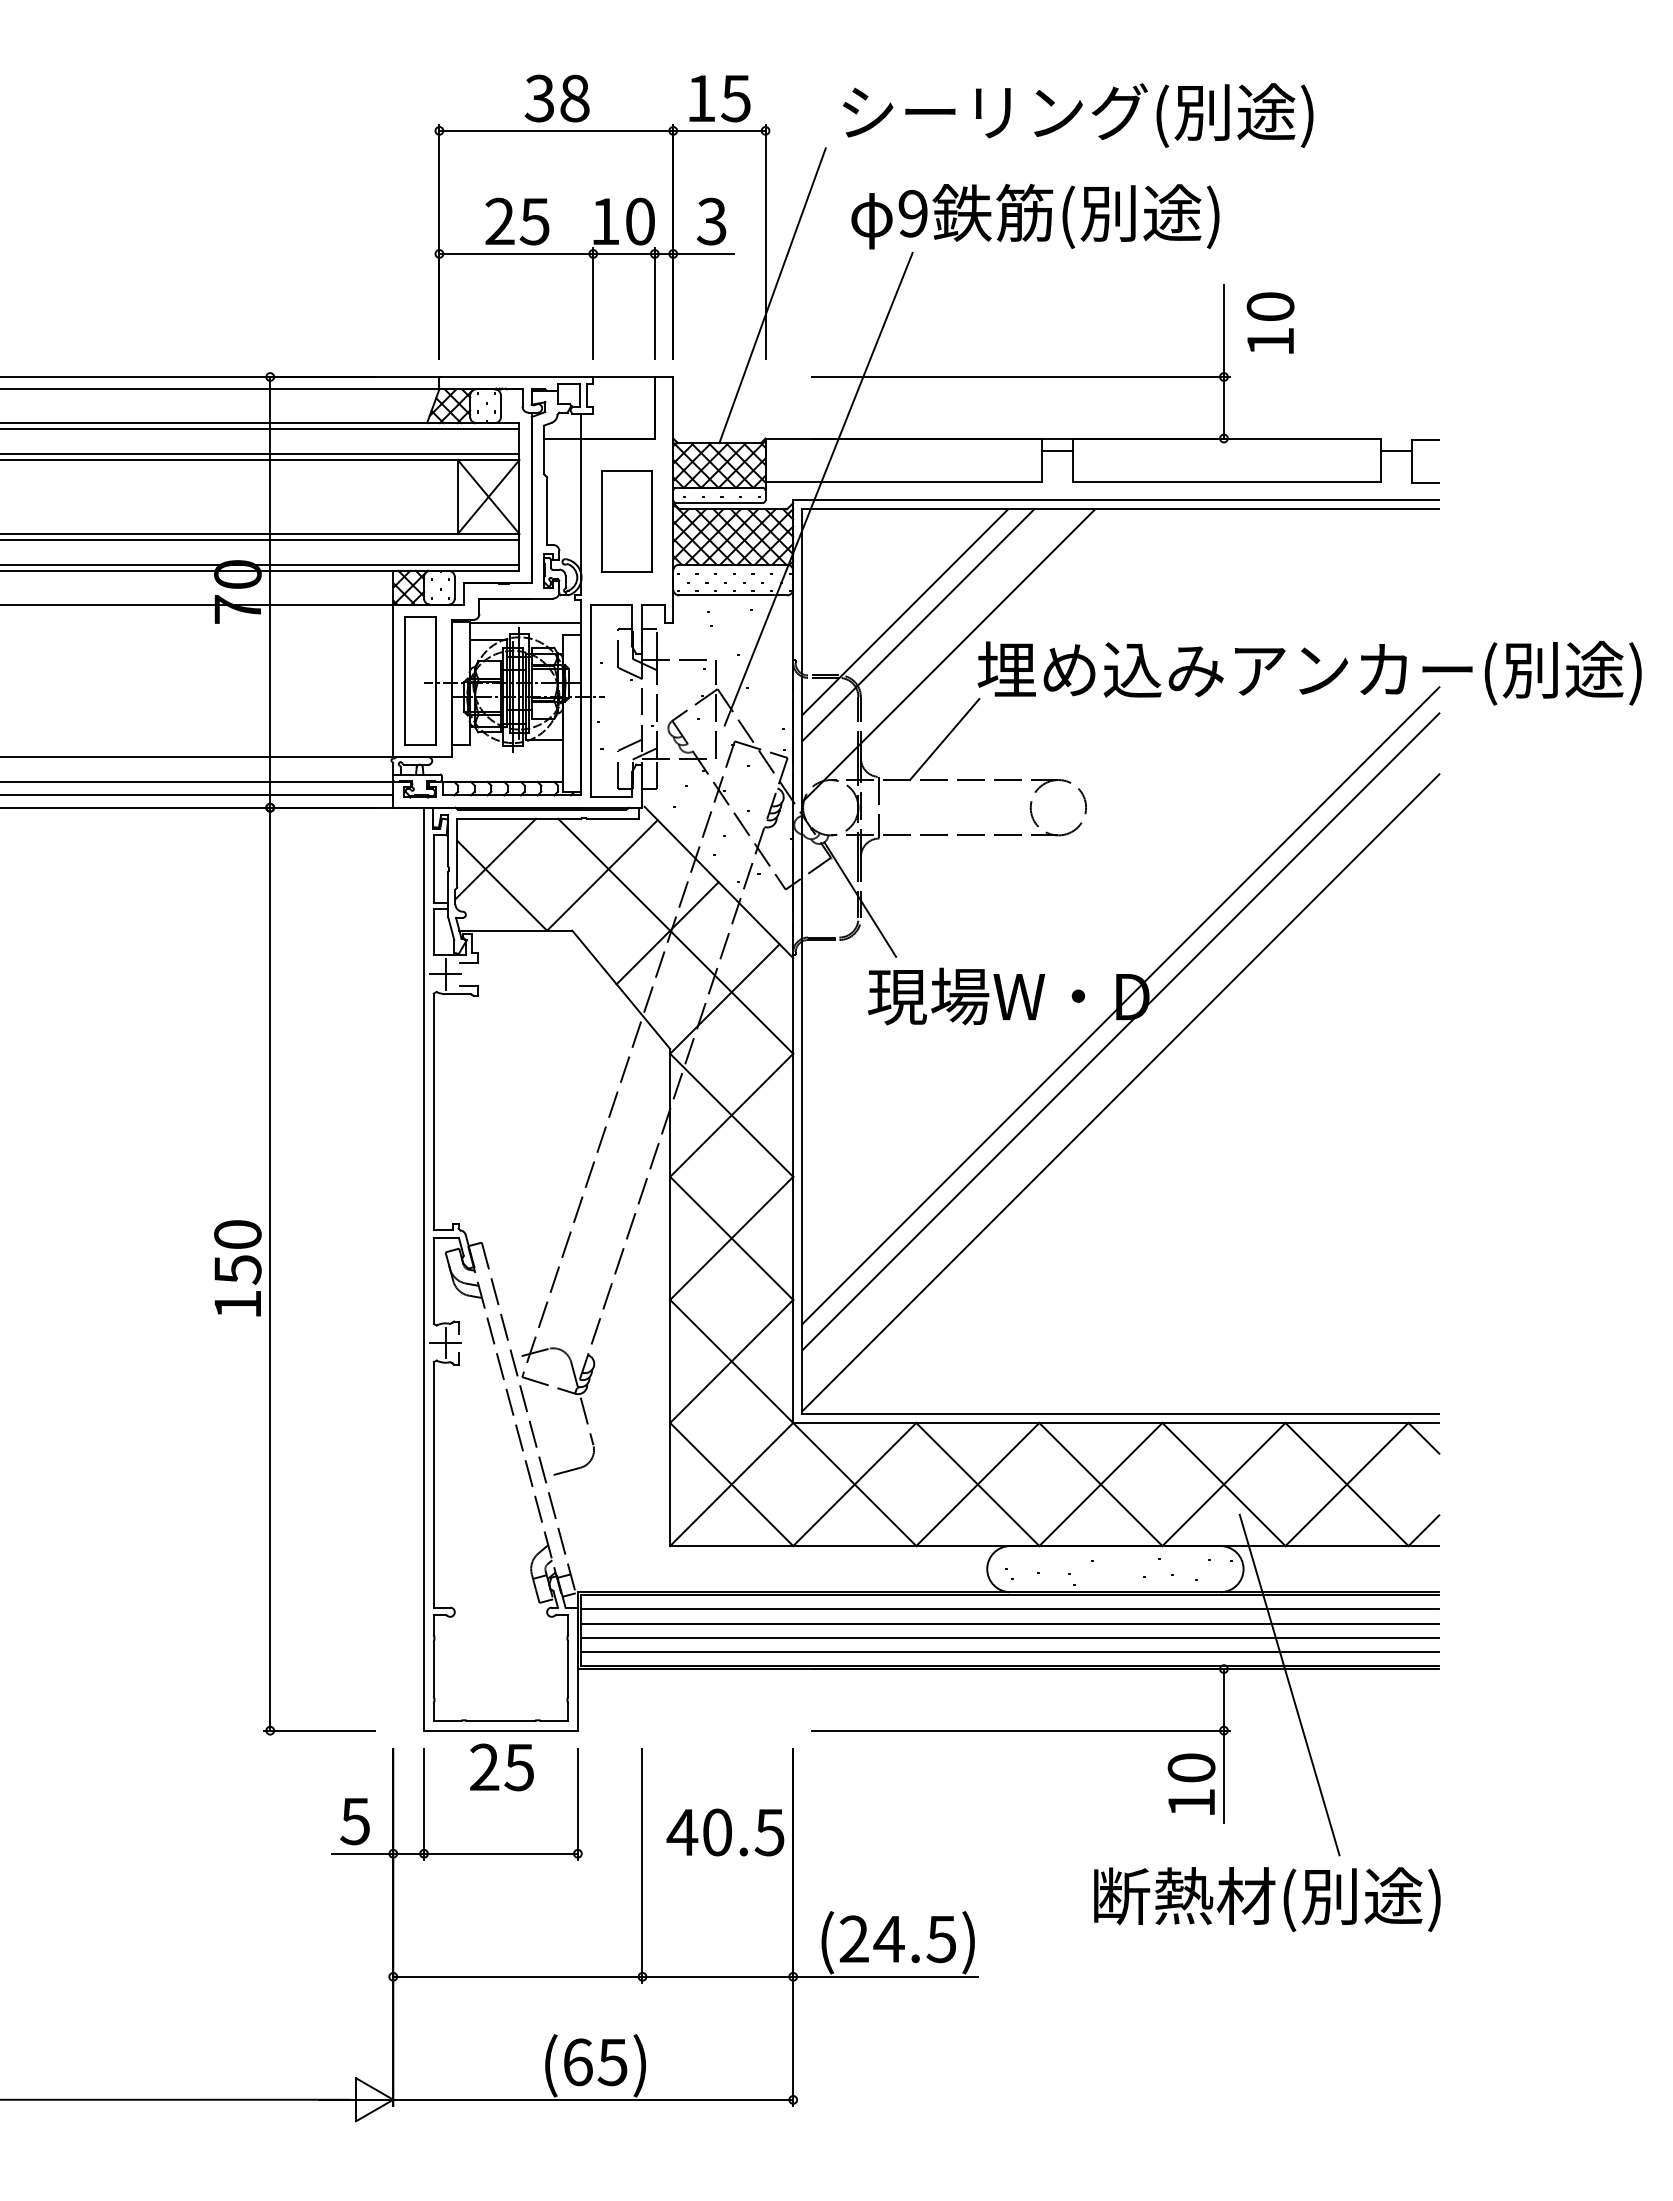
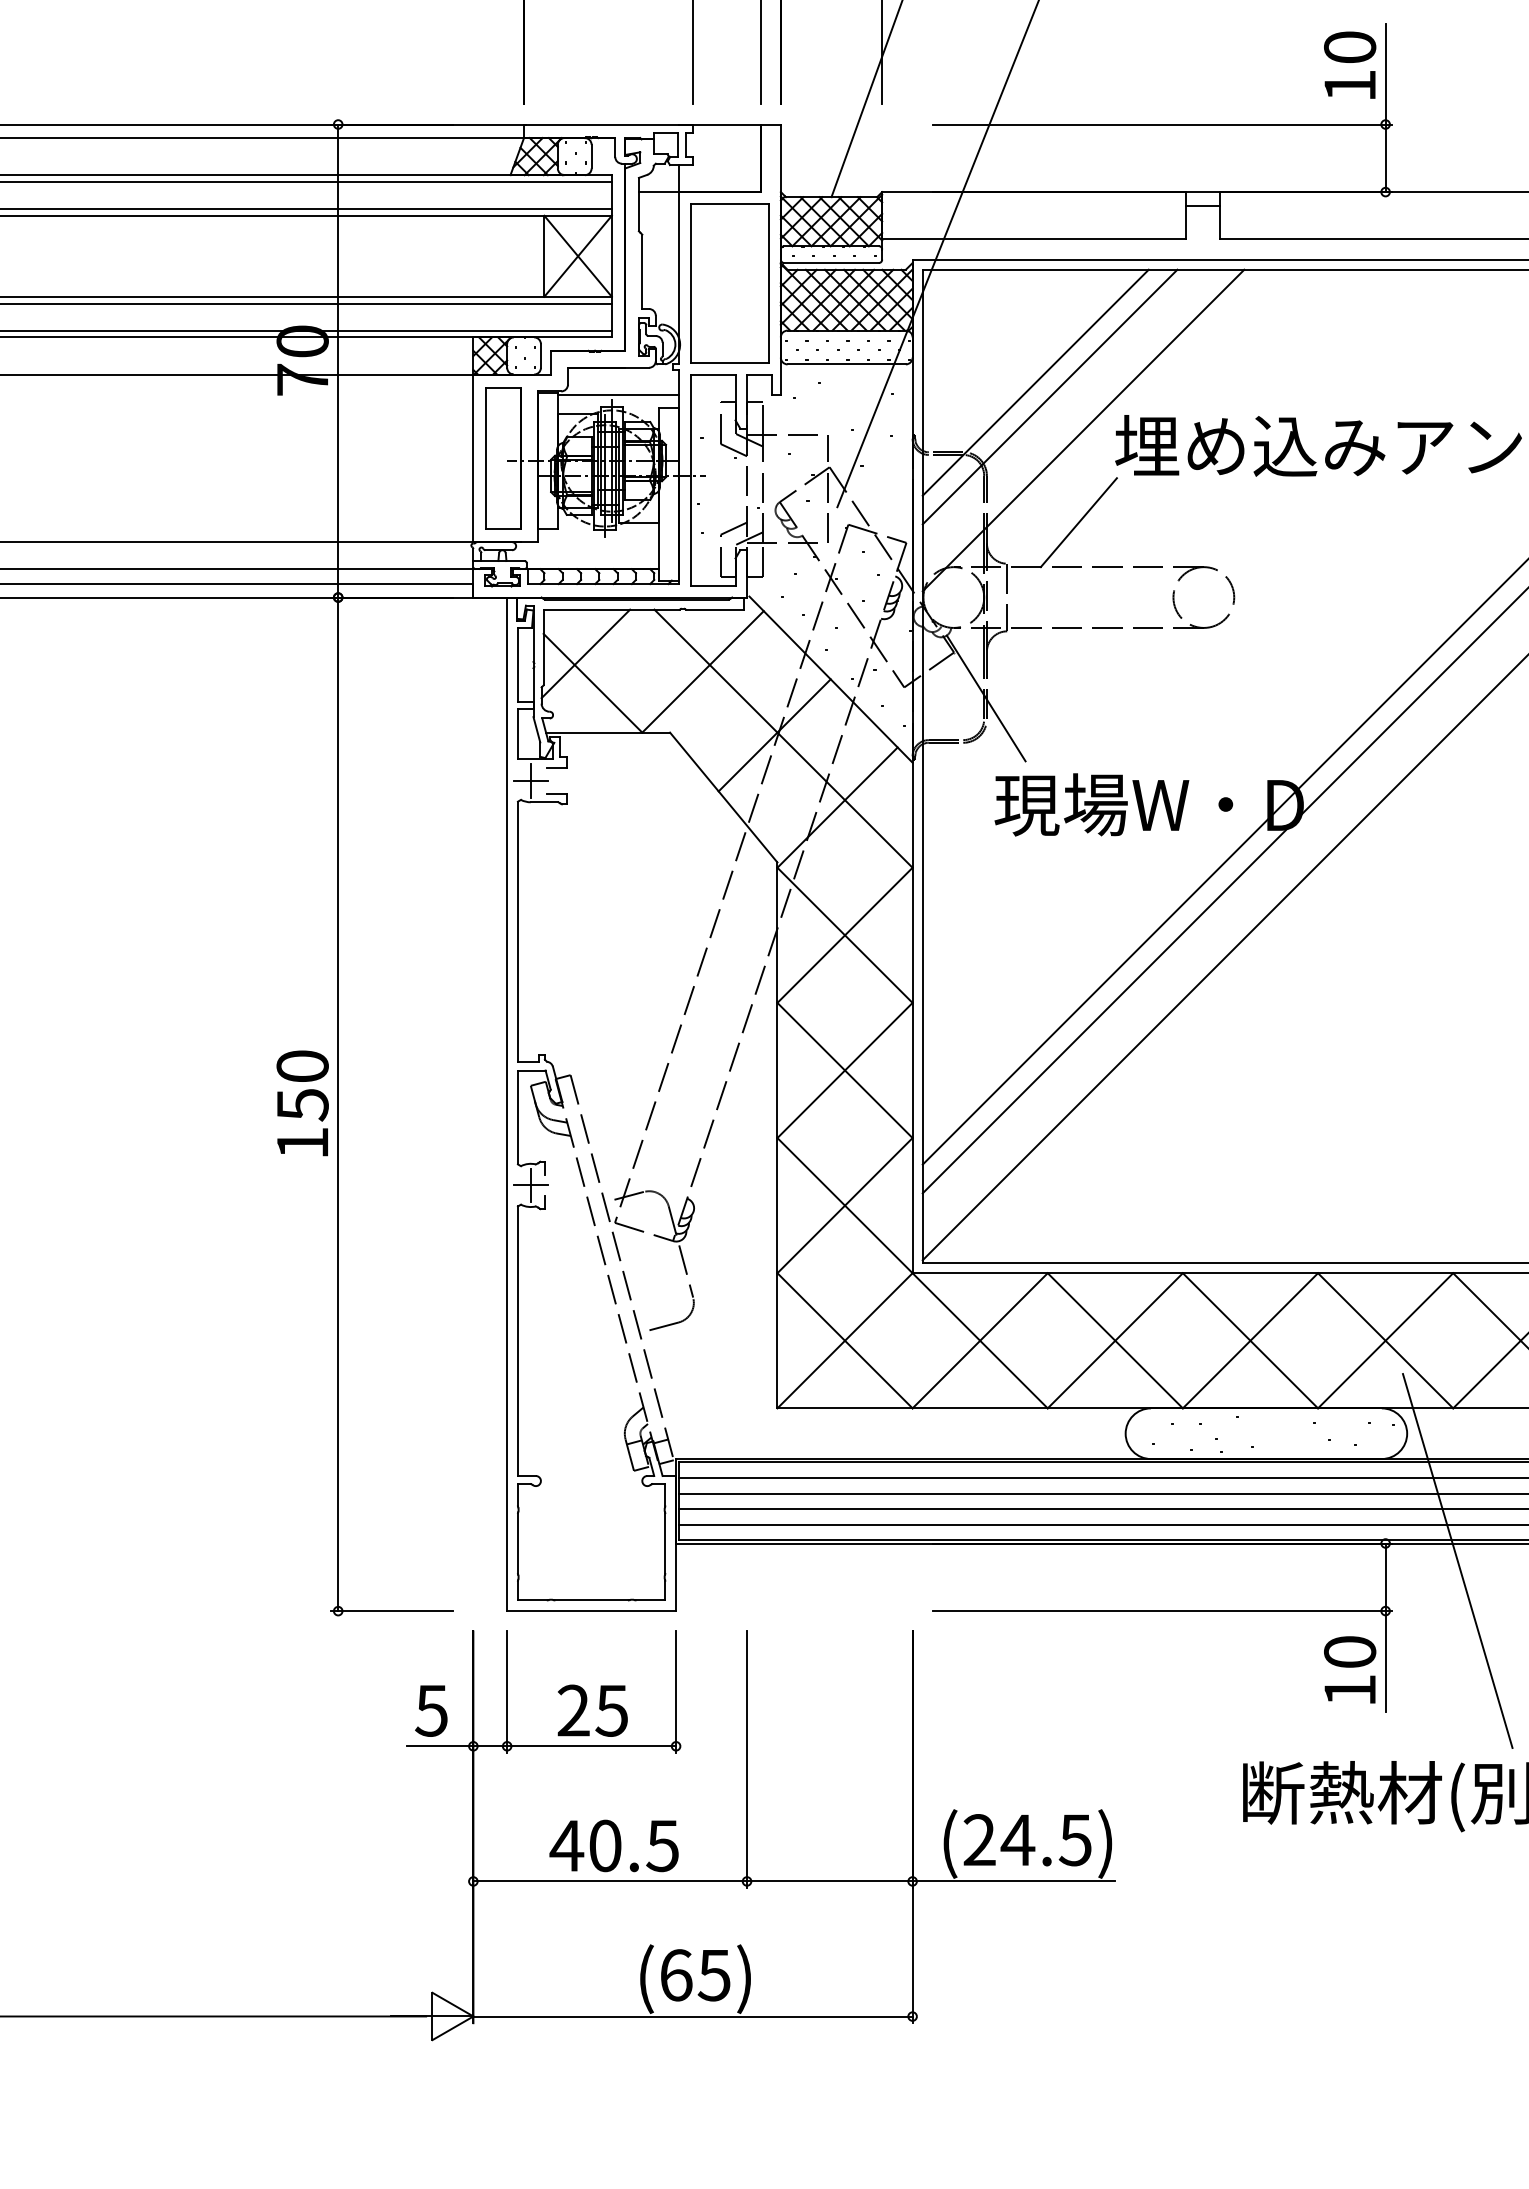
text: (1270, 322) -> (1349, 64), moved
part: (626, 521) -> (729, 283), size x1.43
text: (501, 1767) -> (592, 1710), moved
text: (725, 1832) -> (614, 1845), moved

